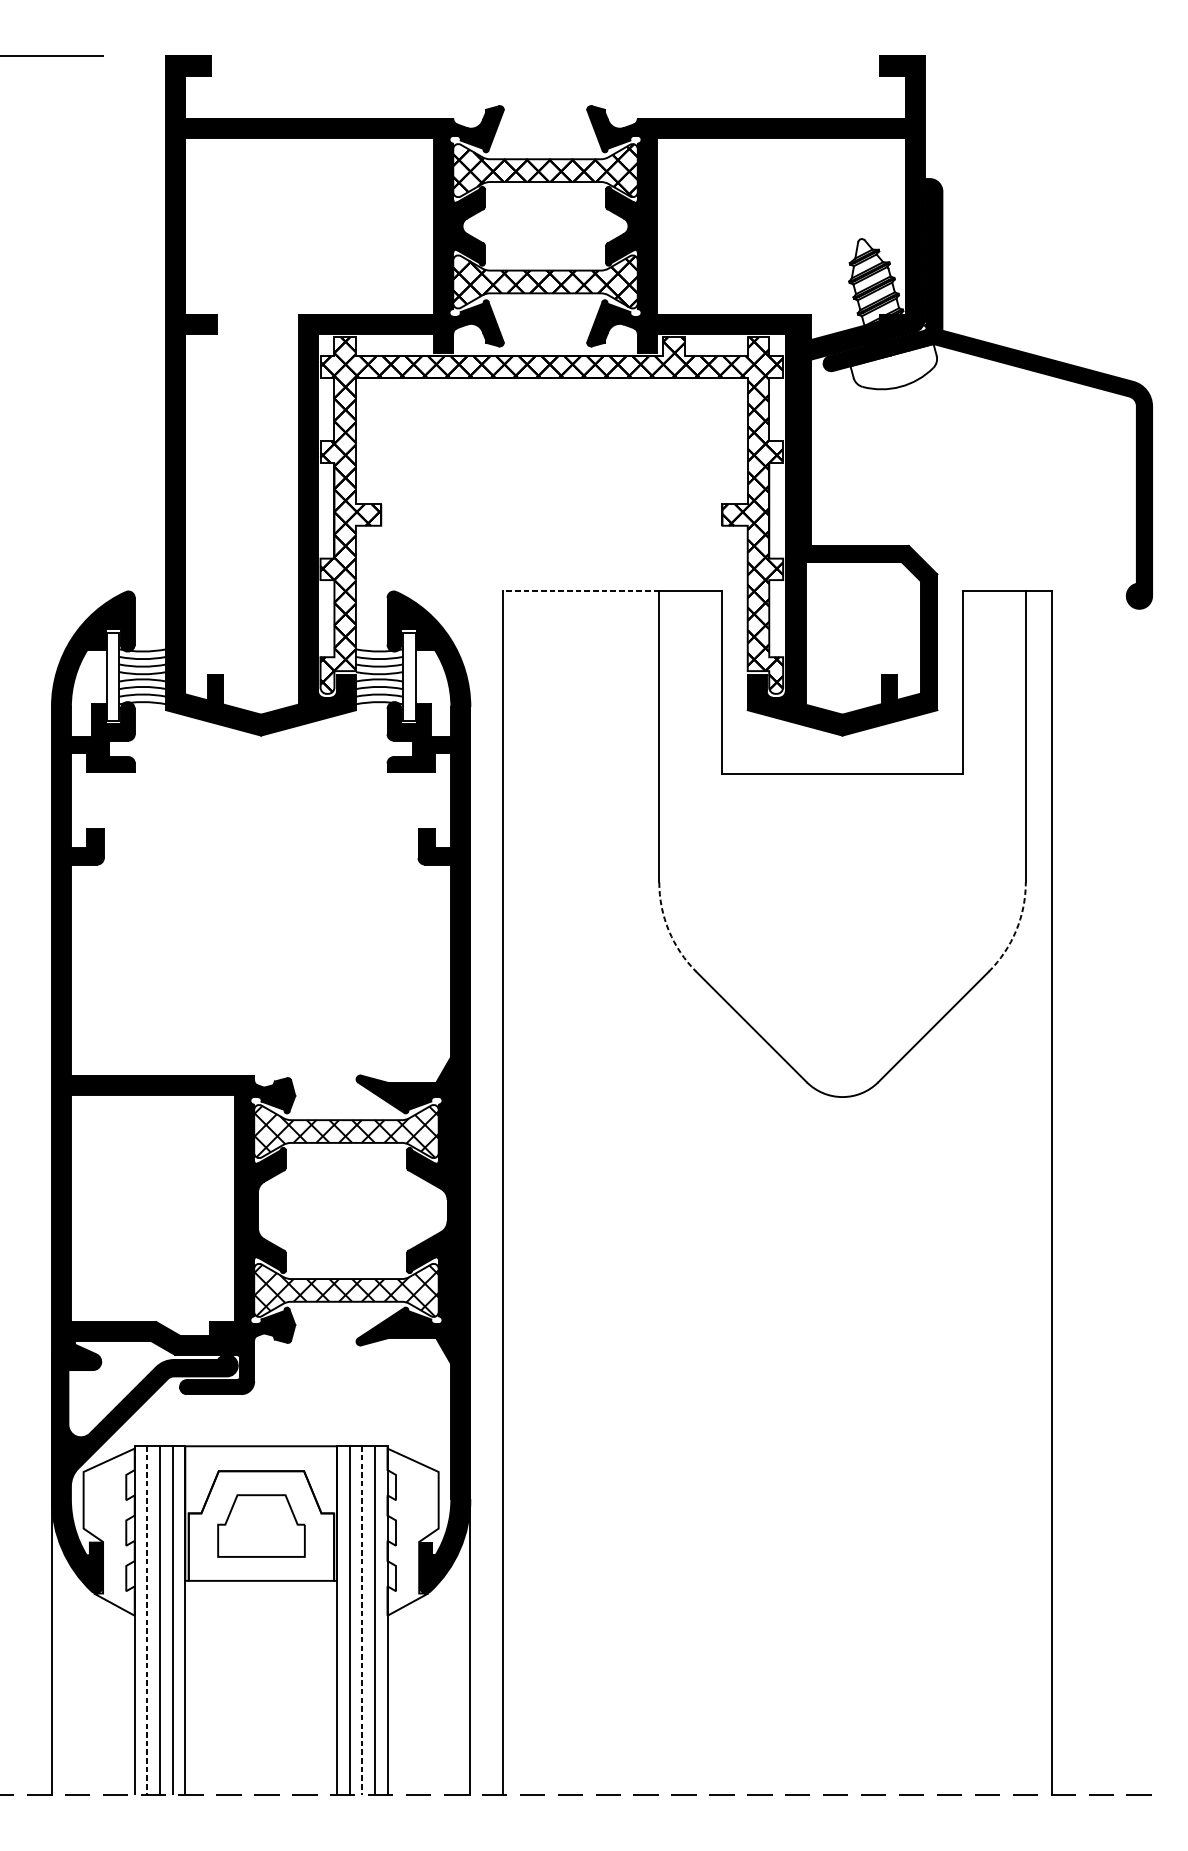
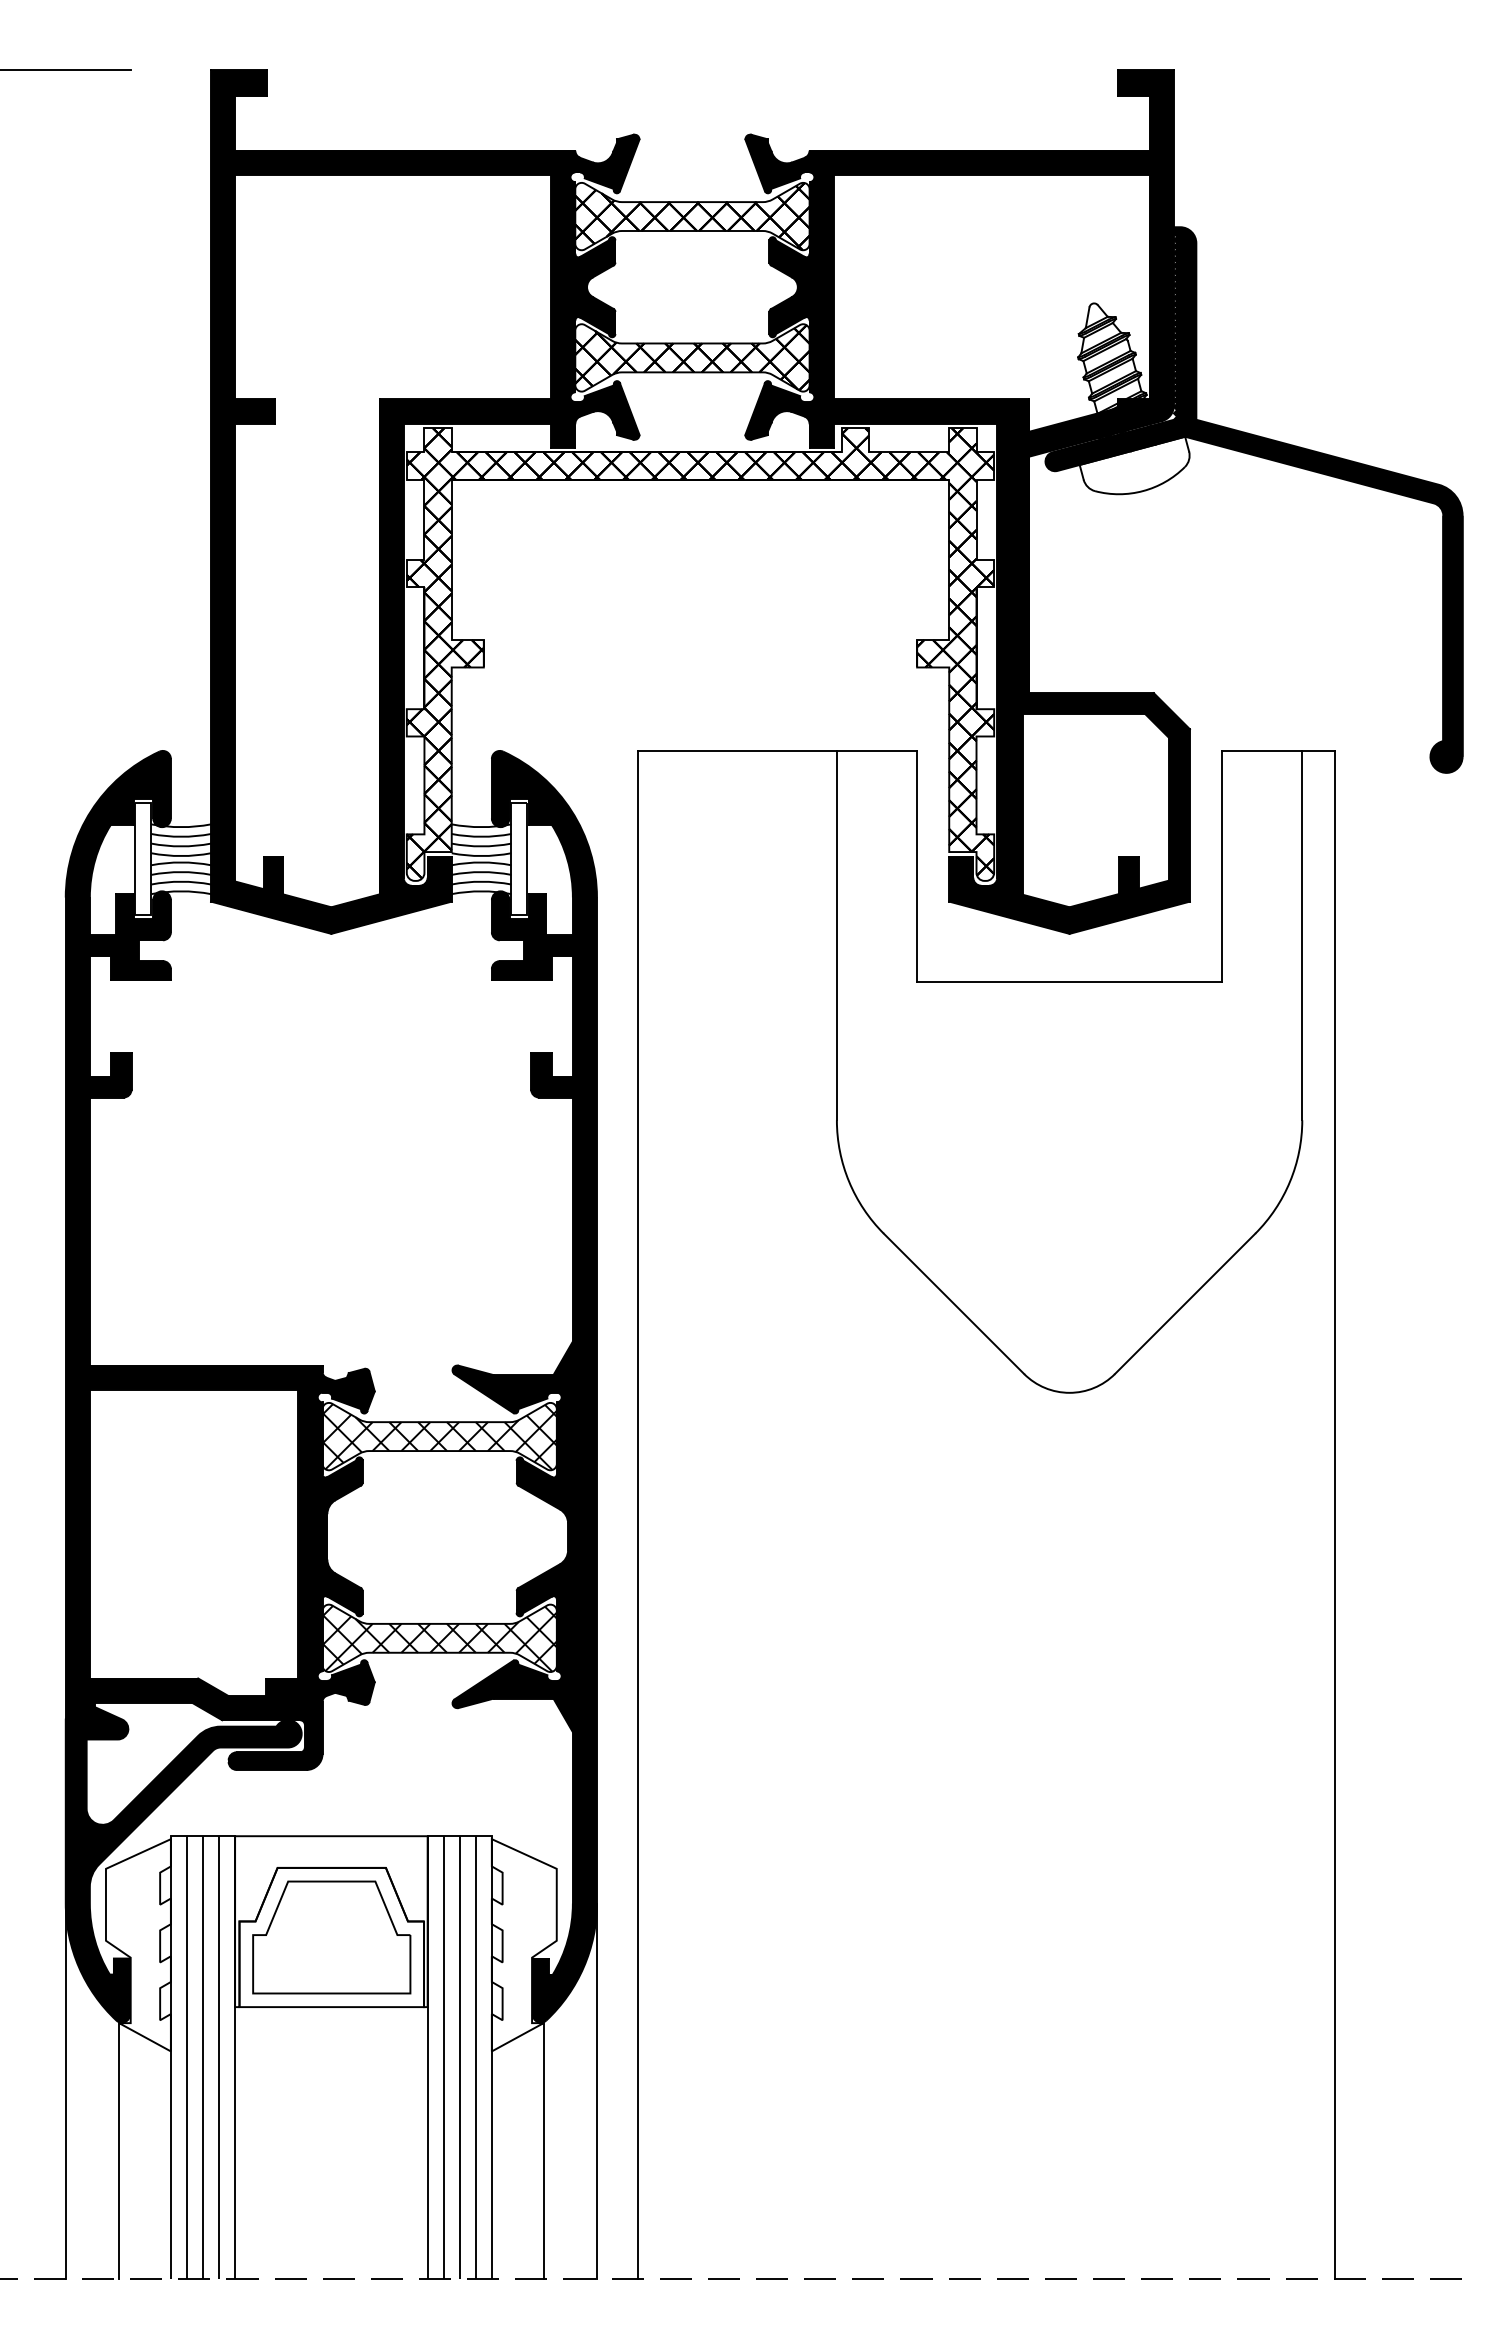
line: (580, 591) -> (736, 750), dashed -> solid
arc: (669, 930) -> (849, 1181), dashed -> solid
arc: (1016, 930) -> (1290, 1181), dashed -> solid
part: (261, 1526) -> (331, 1937), size x1.43
line: (147, 1620) -> (186, 2057), dashed -> solid
line: (362, 1620) -> (459, 2057), dashed -> solid
line: (94, 1694) -> (119, 2151), added
line: (428, 1694) -> (543, 2151), added

